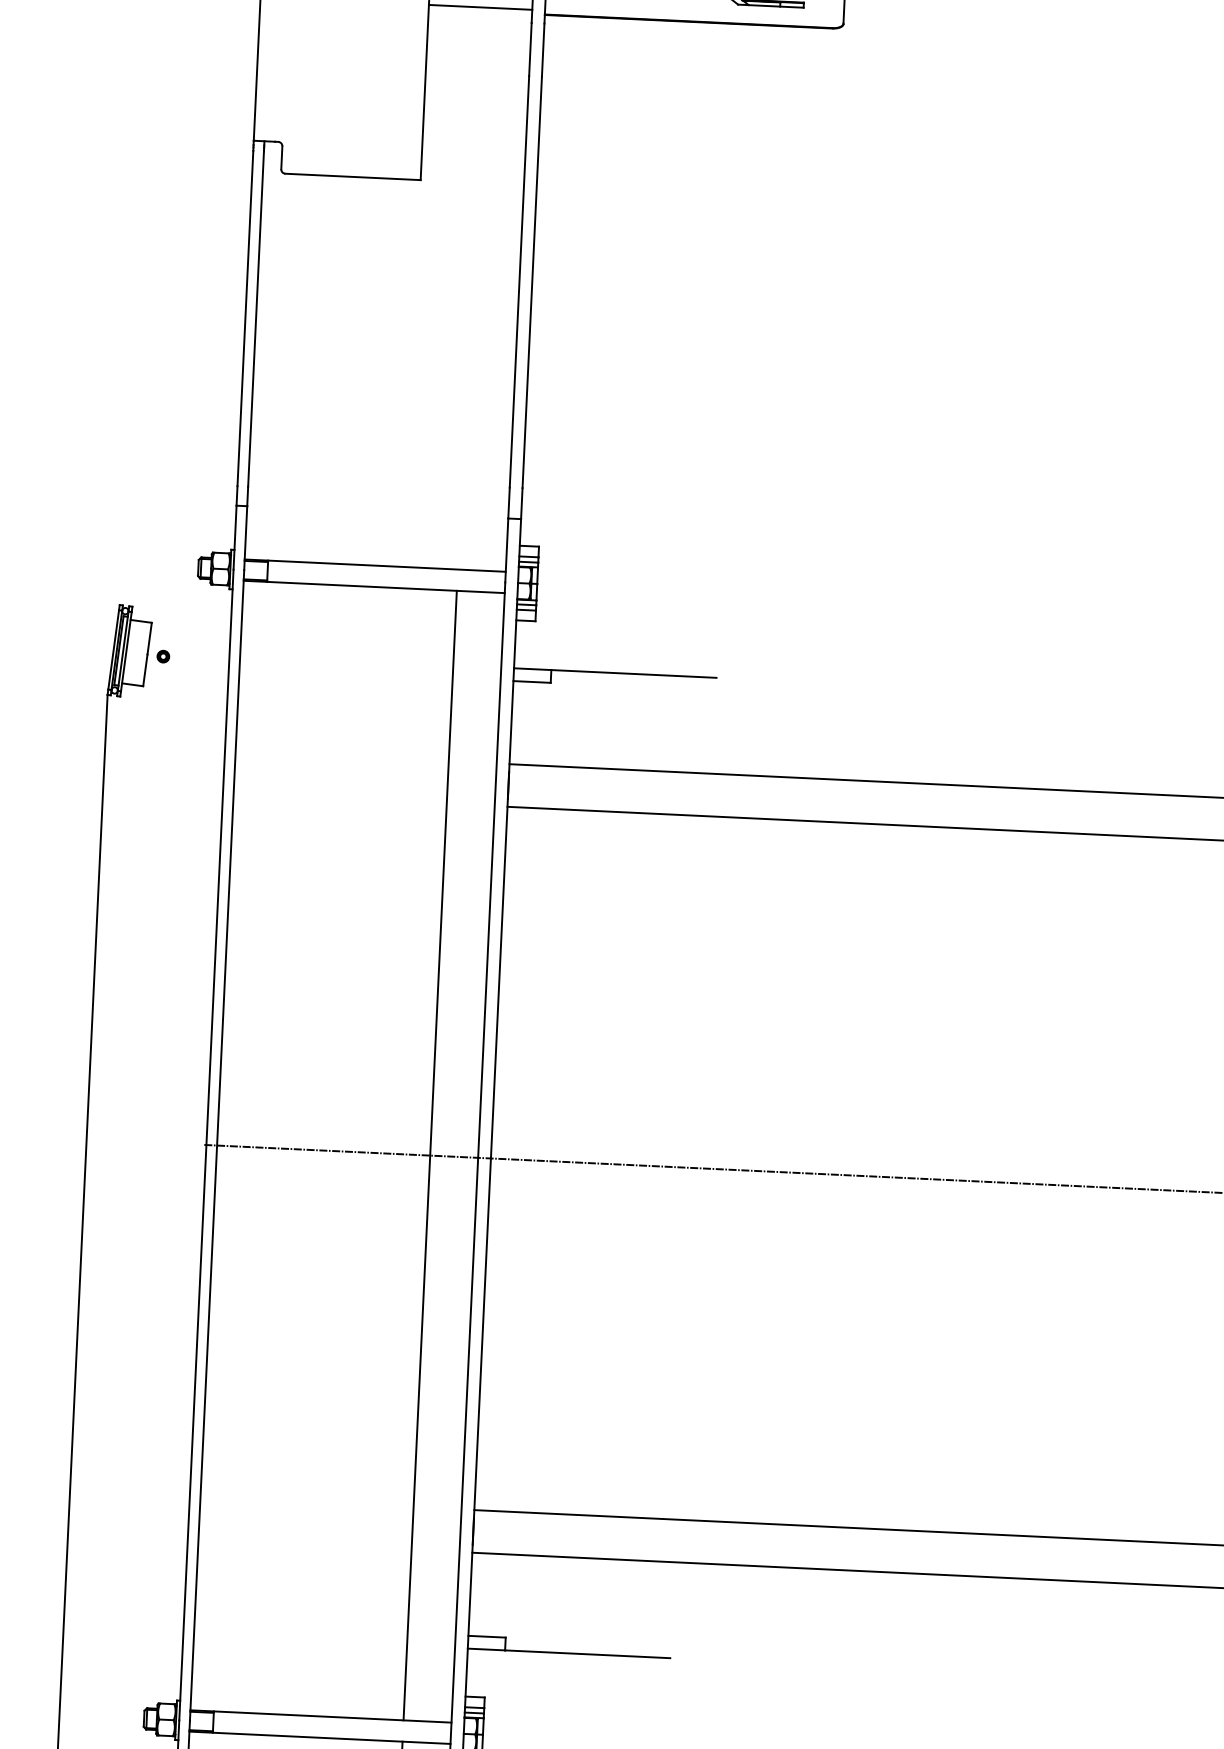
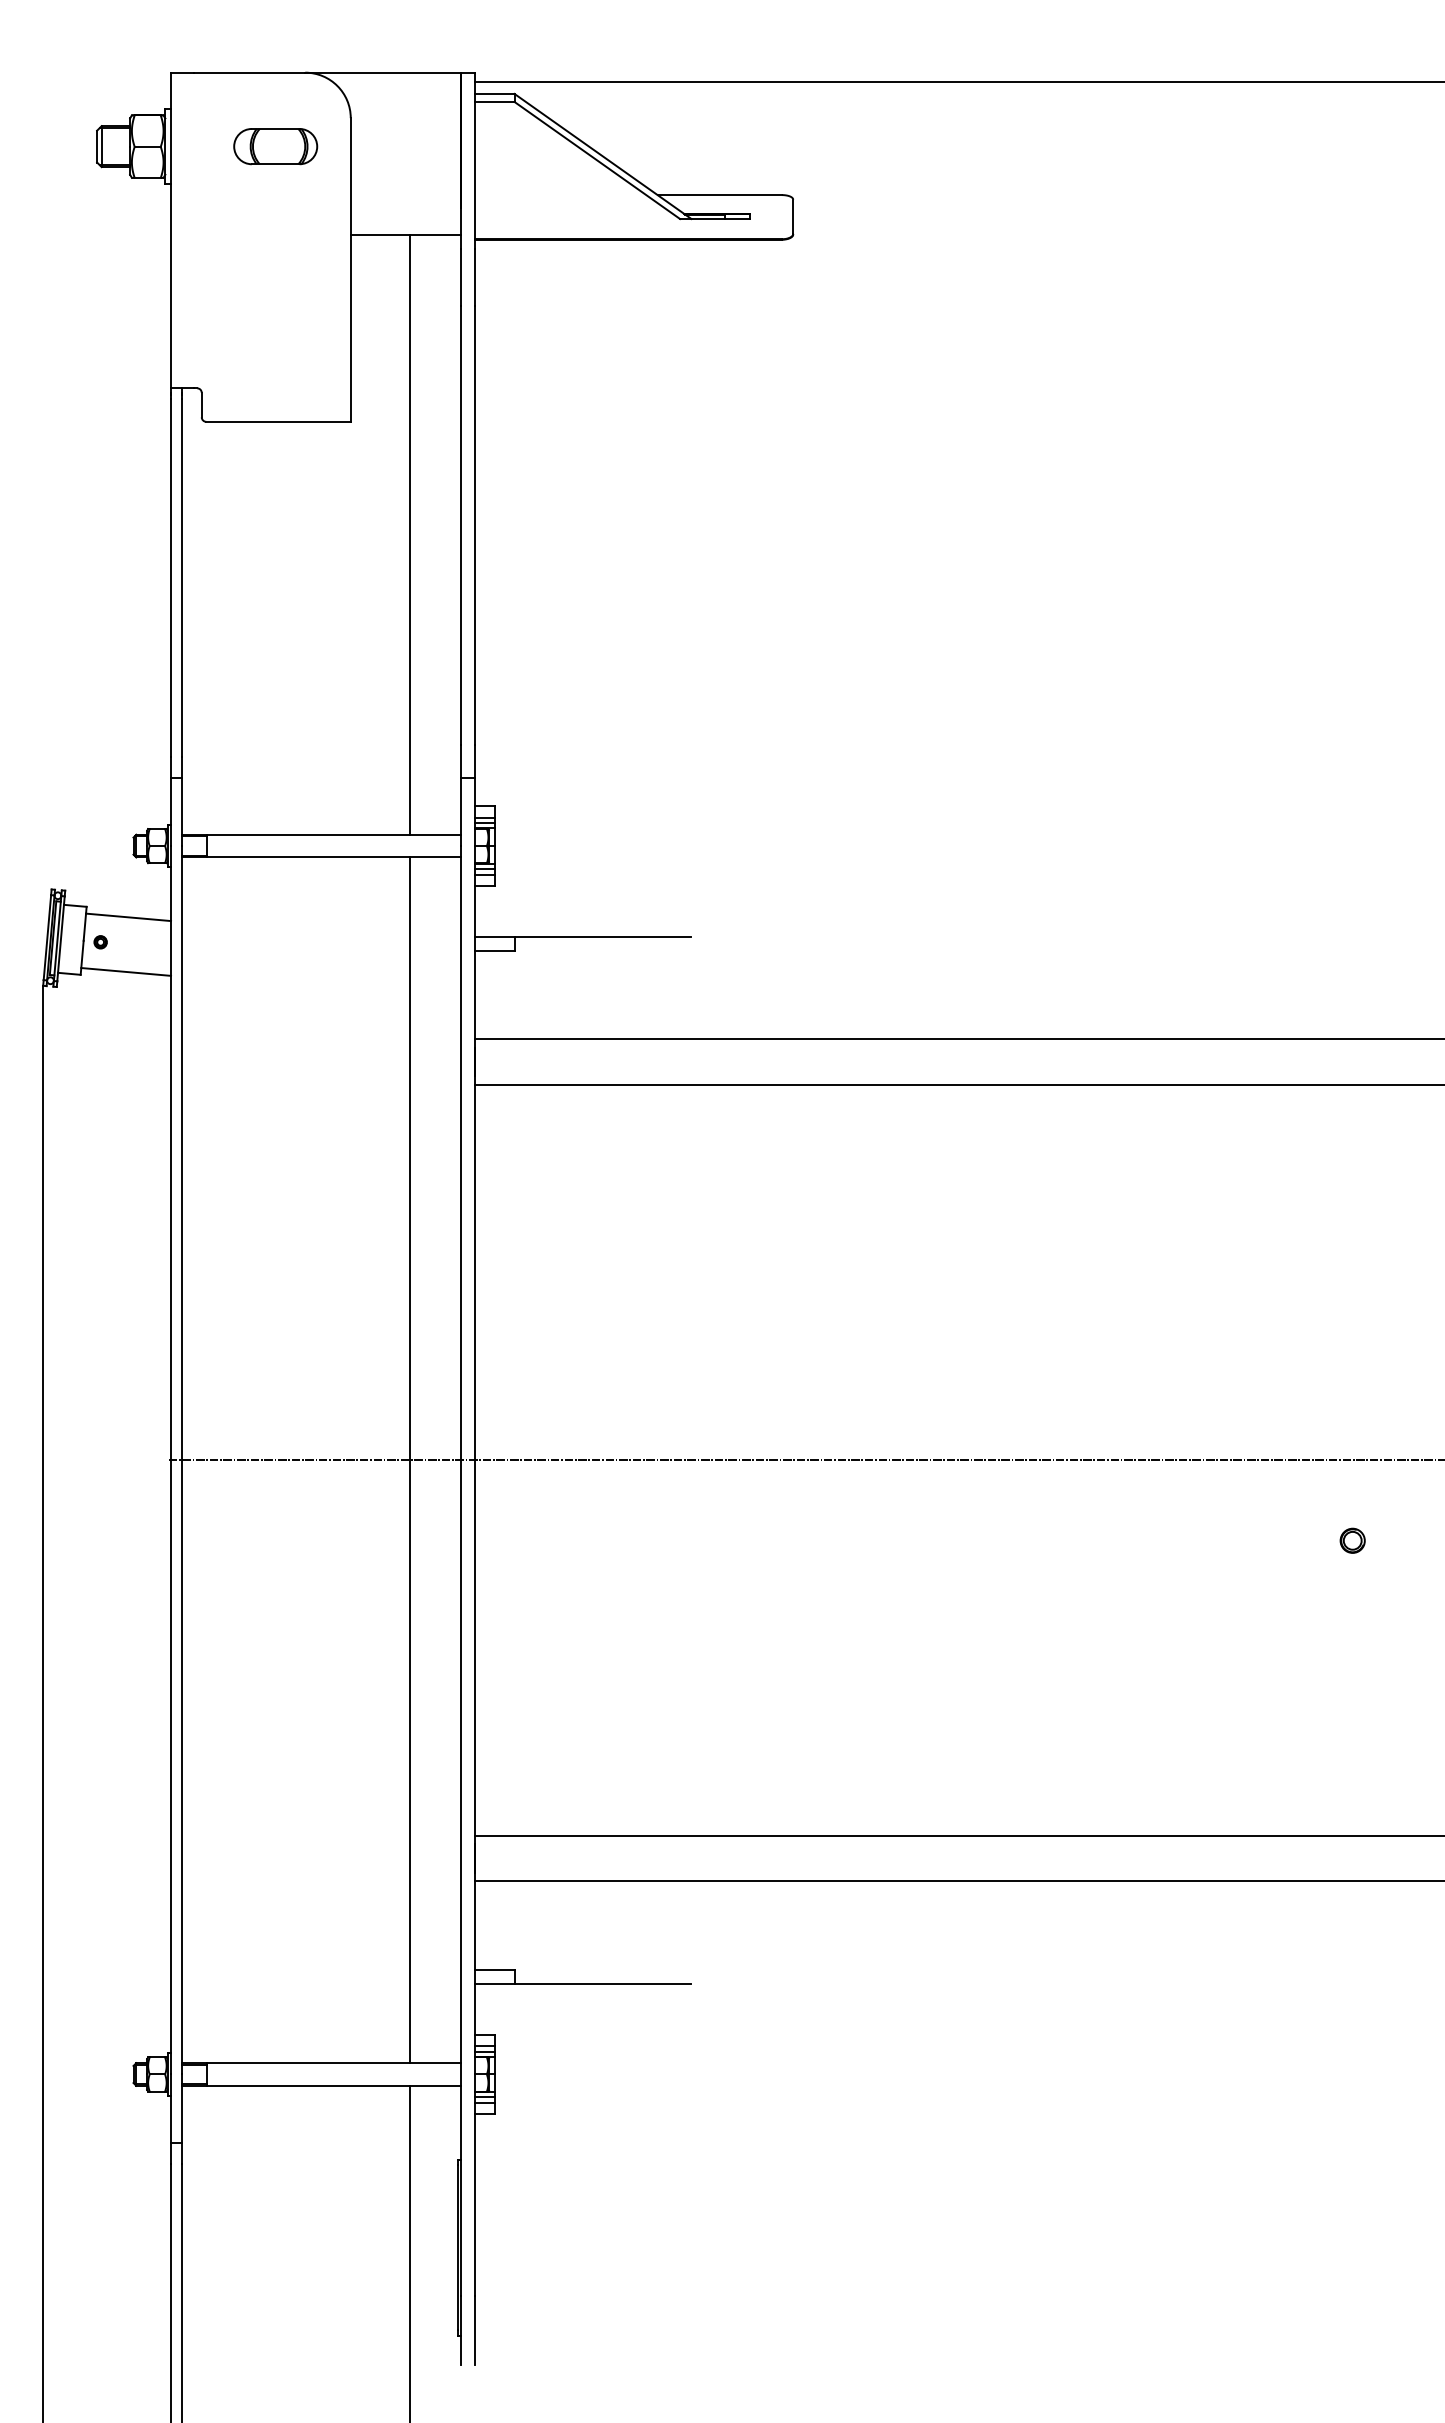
line: (470, 288) -> (409, 534), added
line: (190, 634) -> (128, 917), added
line: (186, 685) -> (126, 971), added

